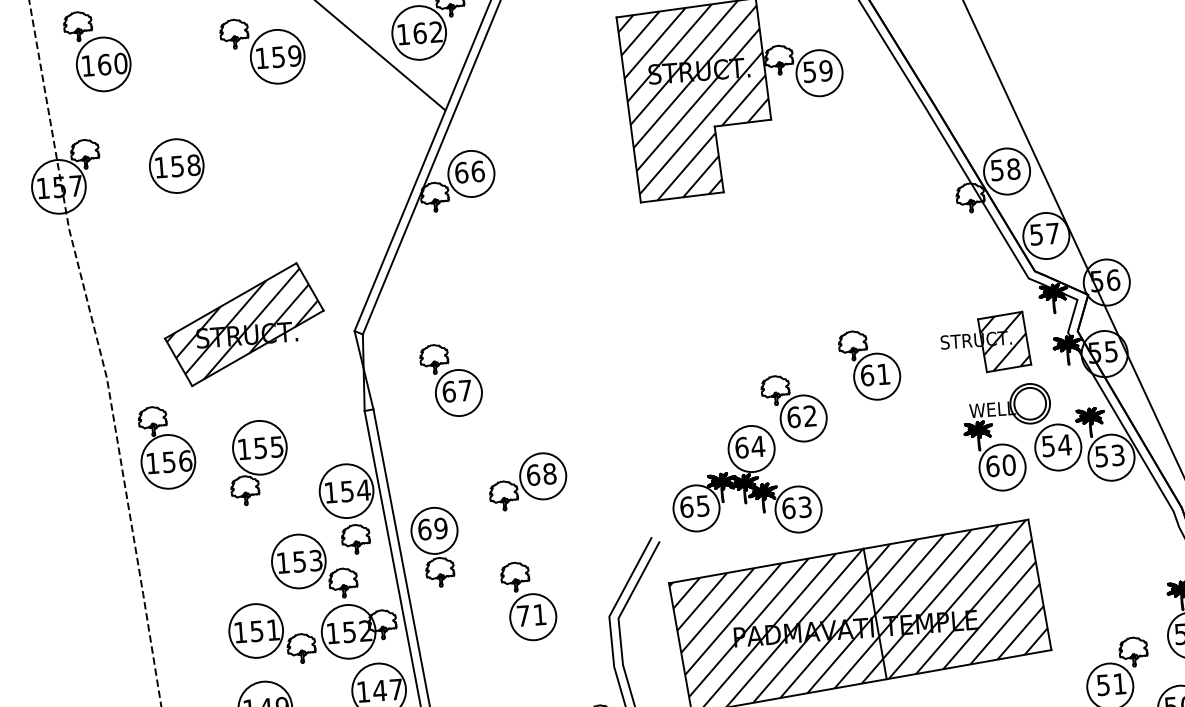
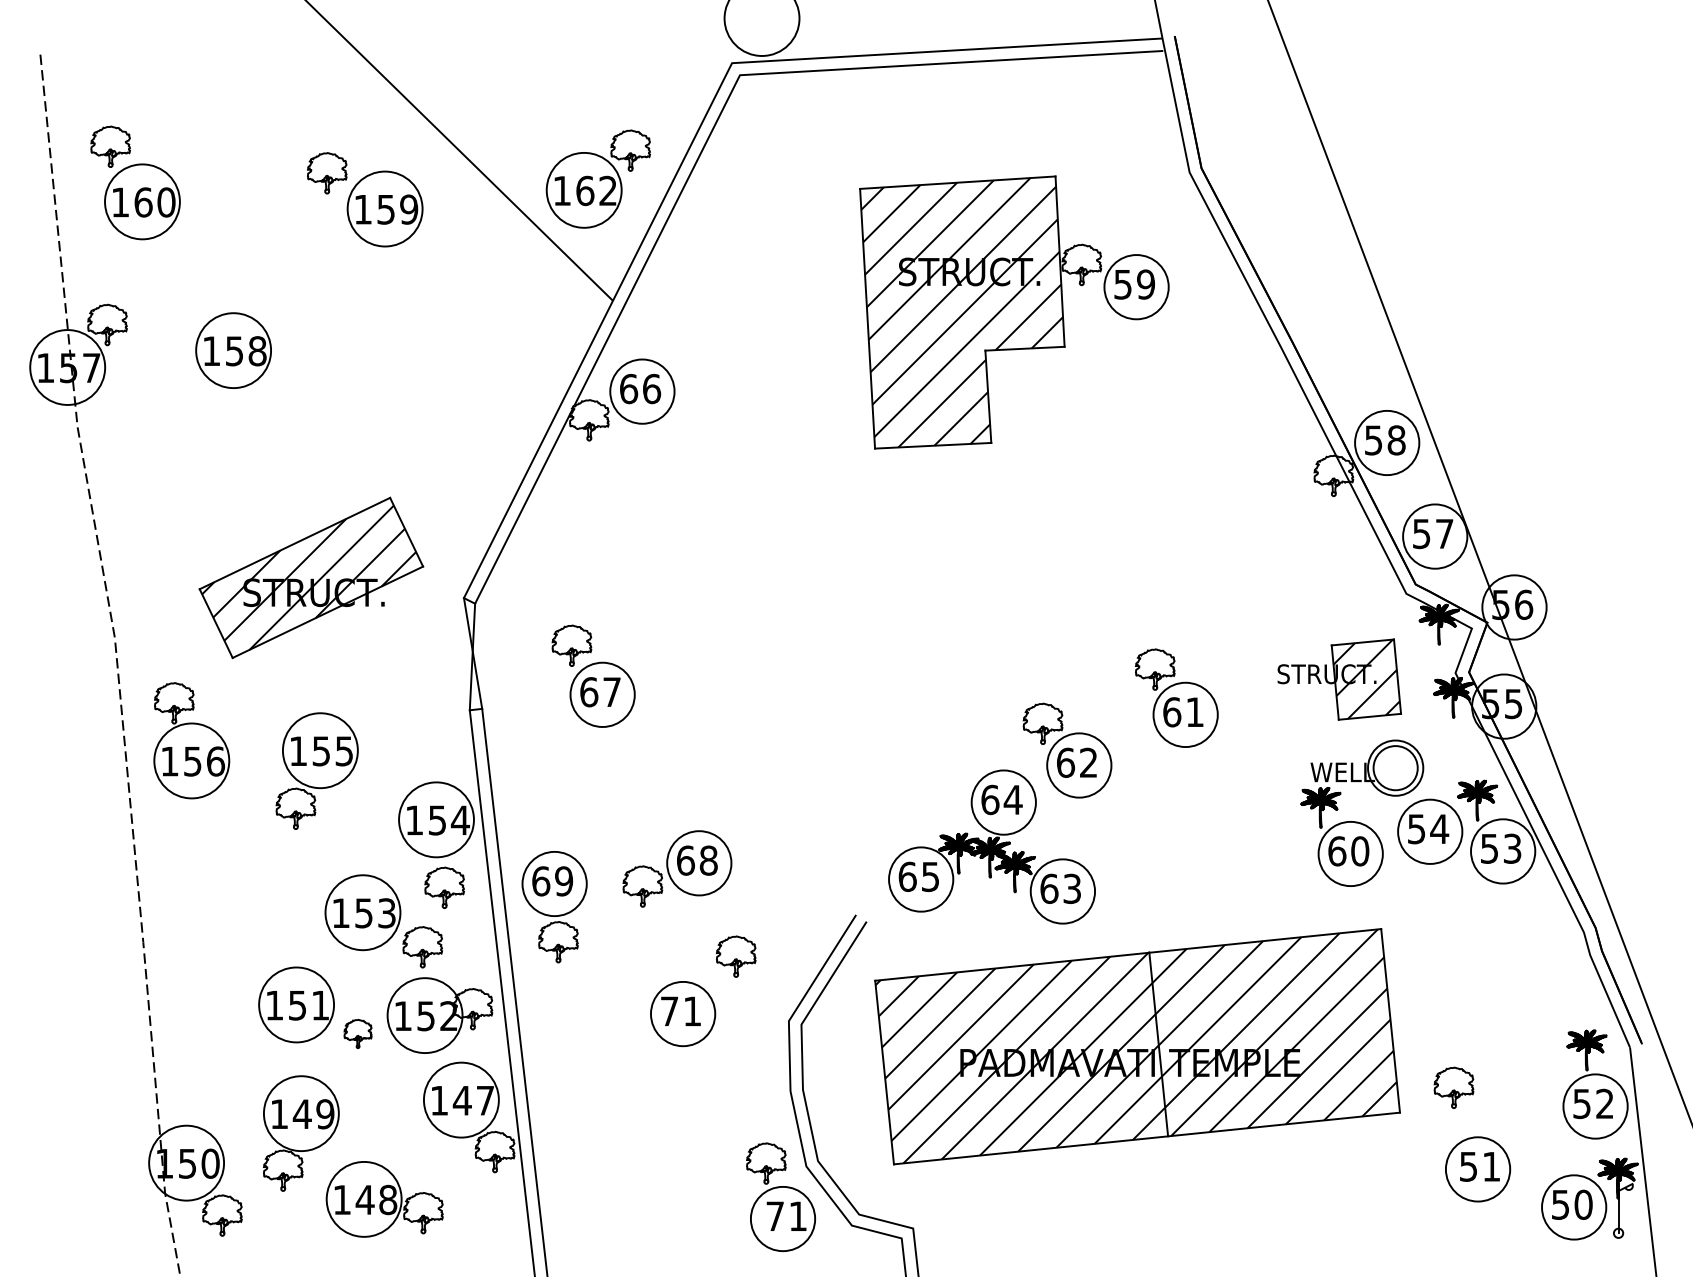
part: (527, 481) -> (677, 868), moved
part: (515, 577) -> (736, 956), moved
part: (301, 648) -> (357, 1033), size x0.7
part: (1133, 651) -> (1453, 1087), moved

